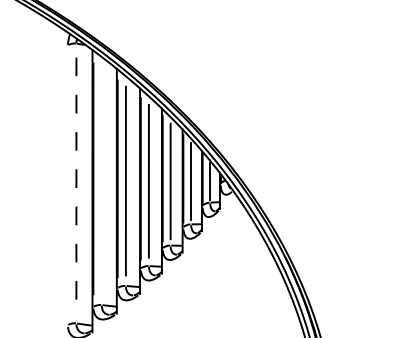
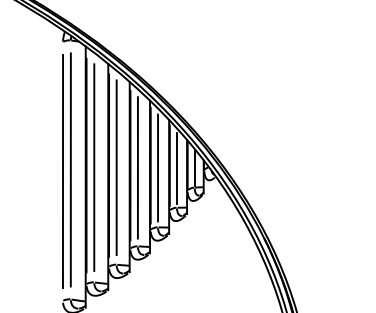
line: (101, 180) -> (94, 167), added
line: (76, 183) -> (70, 169), dashed -> solid
line: (67, 185) -> (62, 171), added

